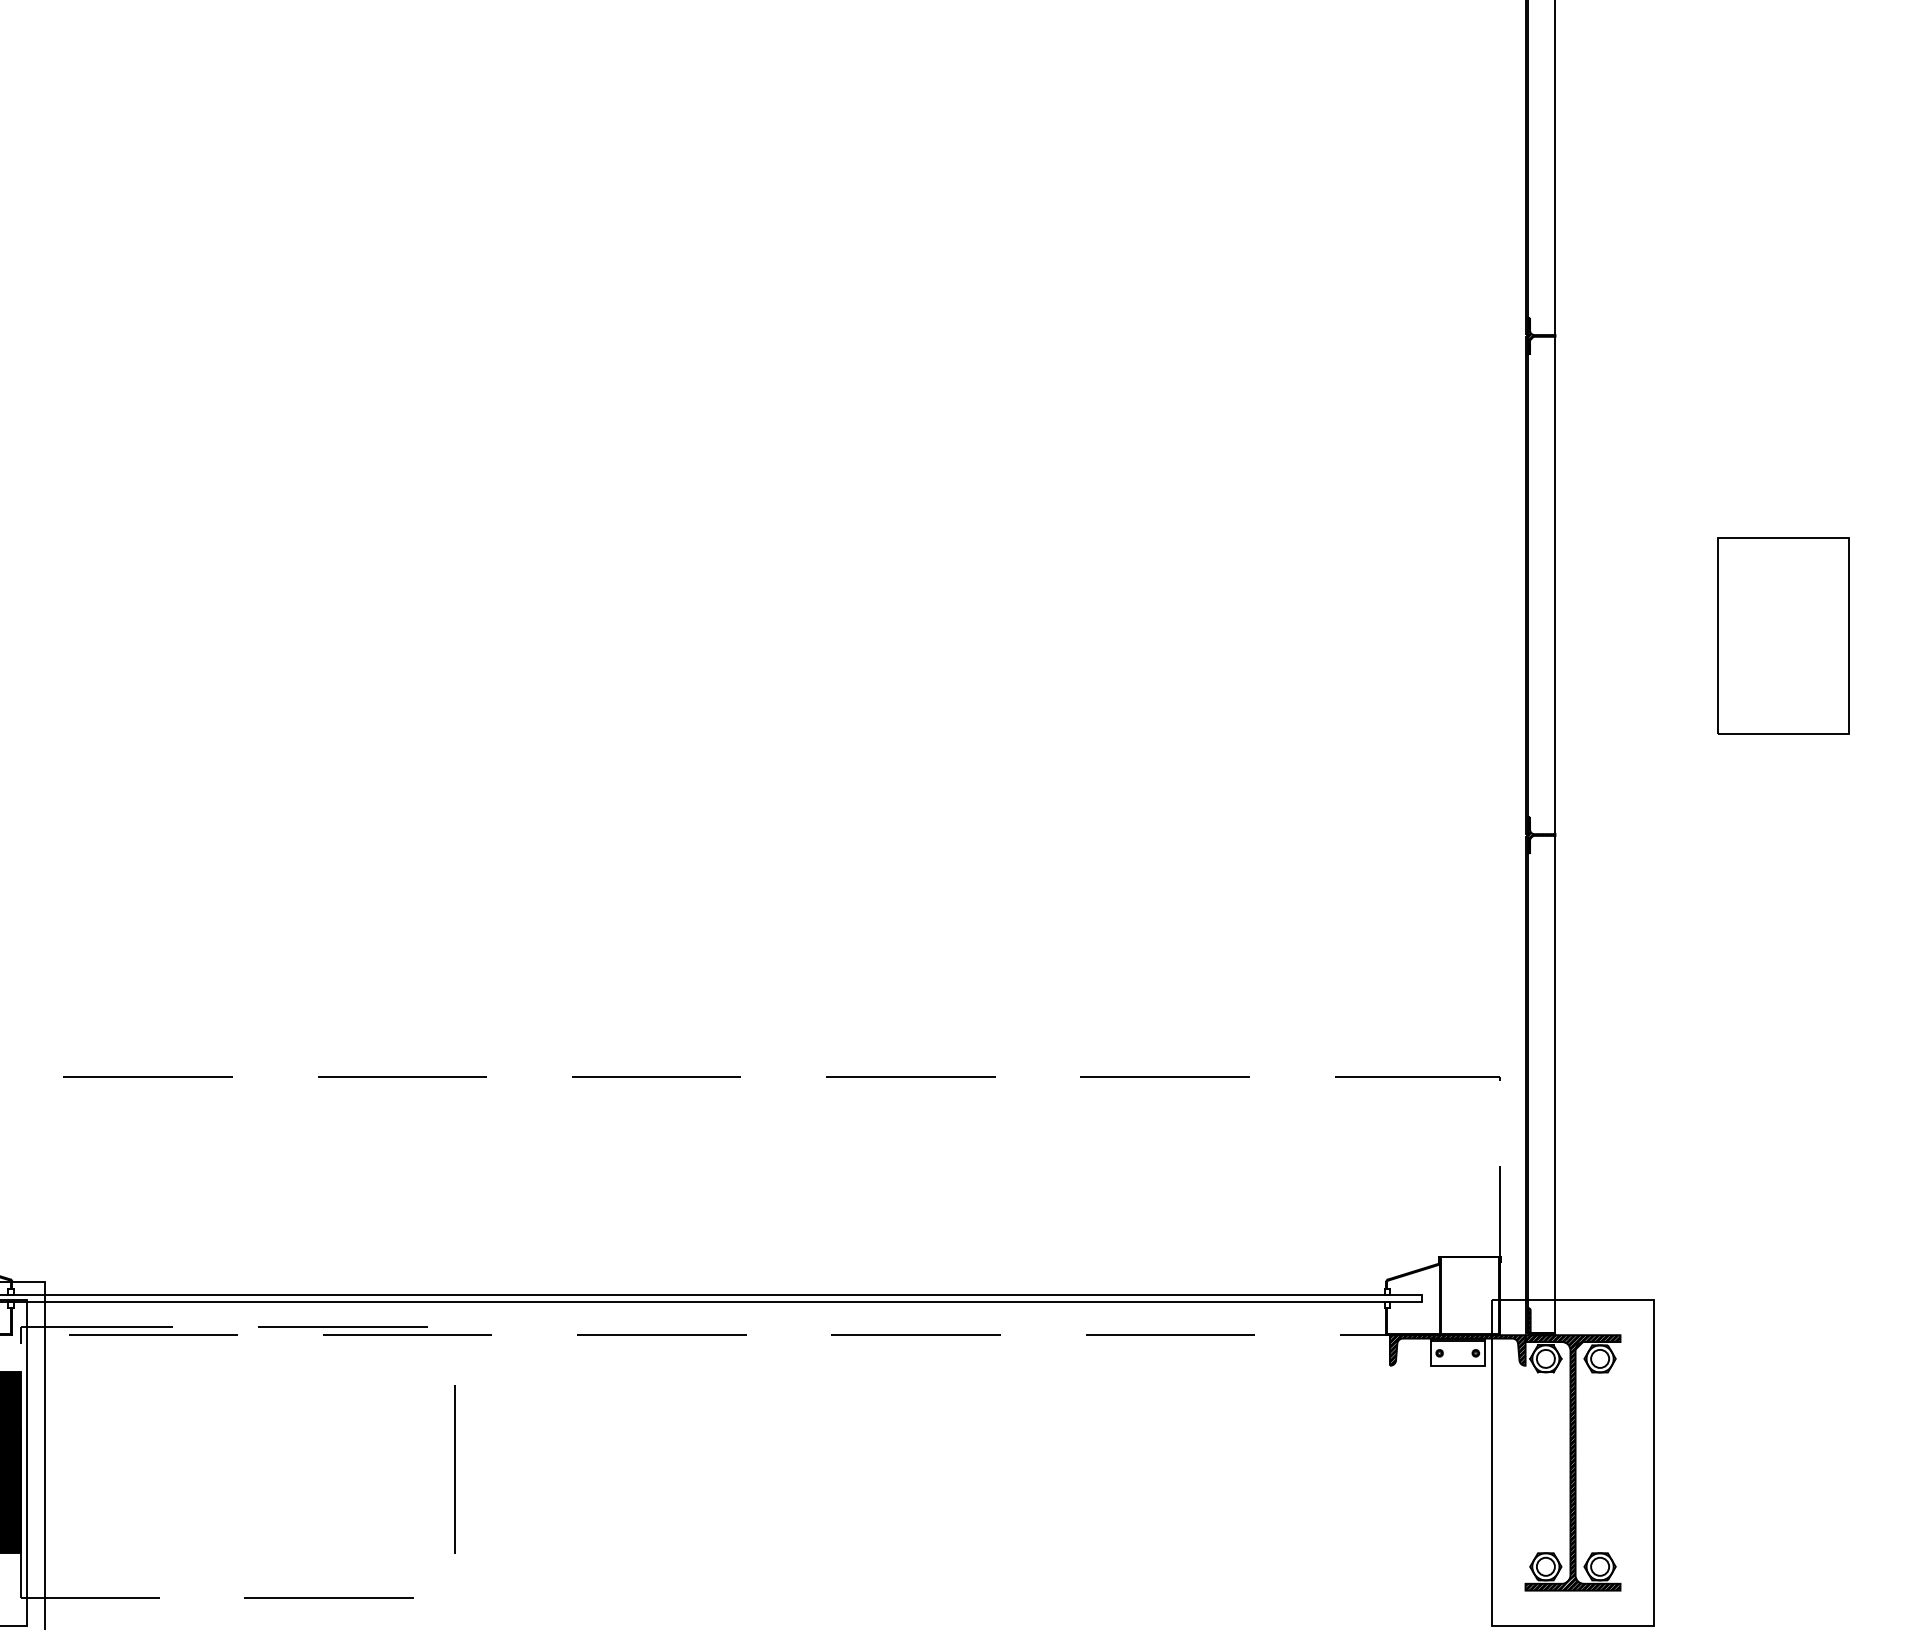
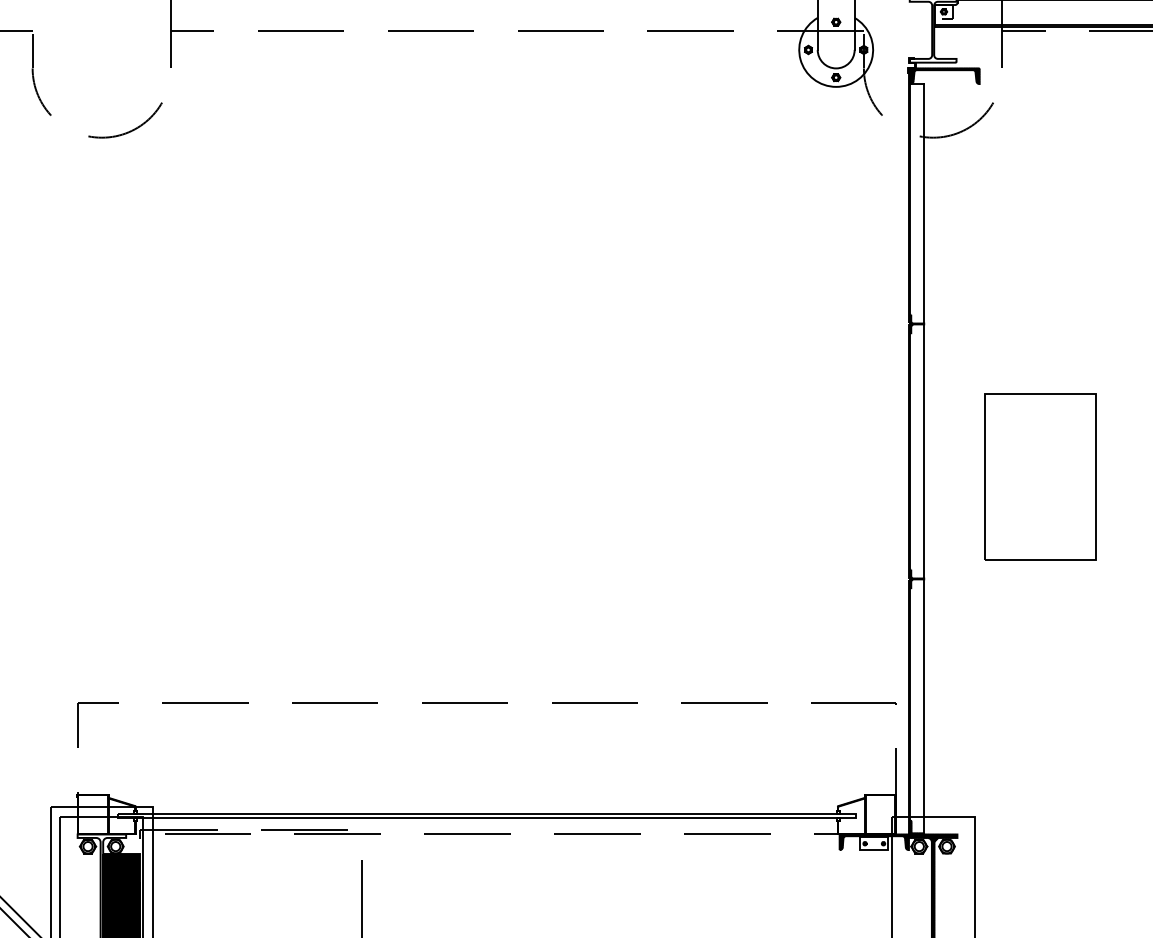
part: (1783, 634) -> (1040, 476), size x1.67

